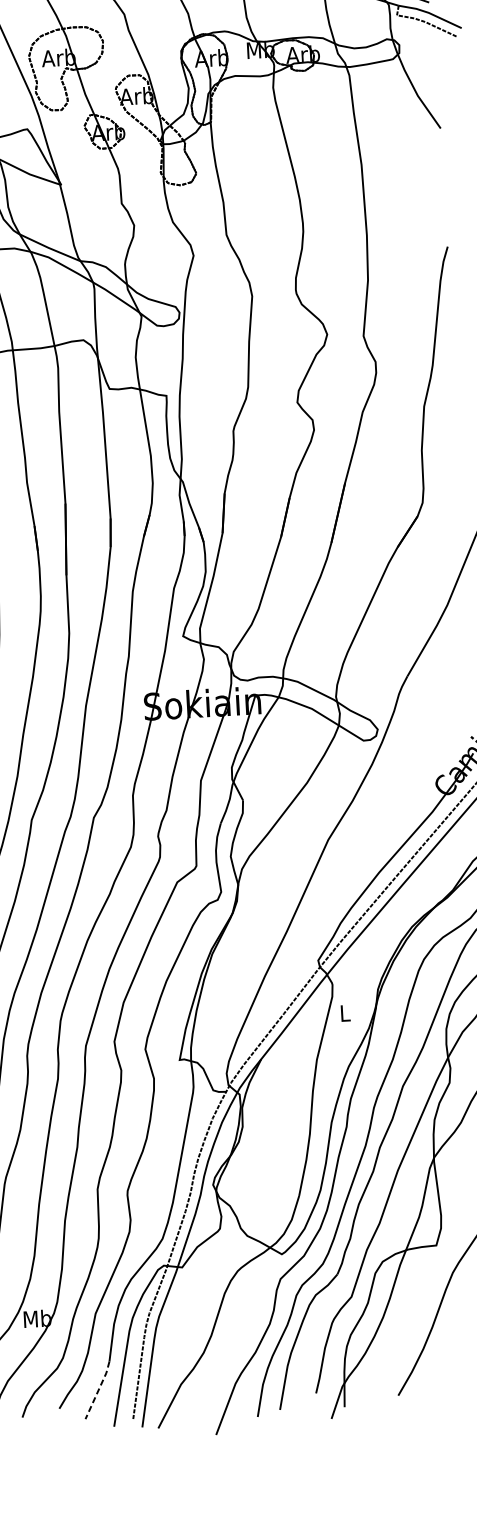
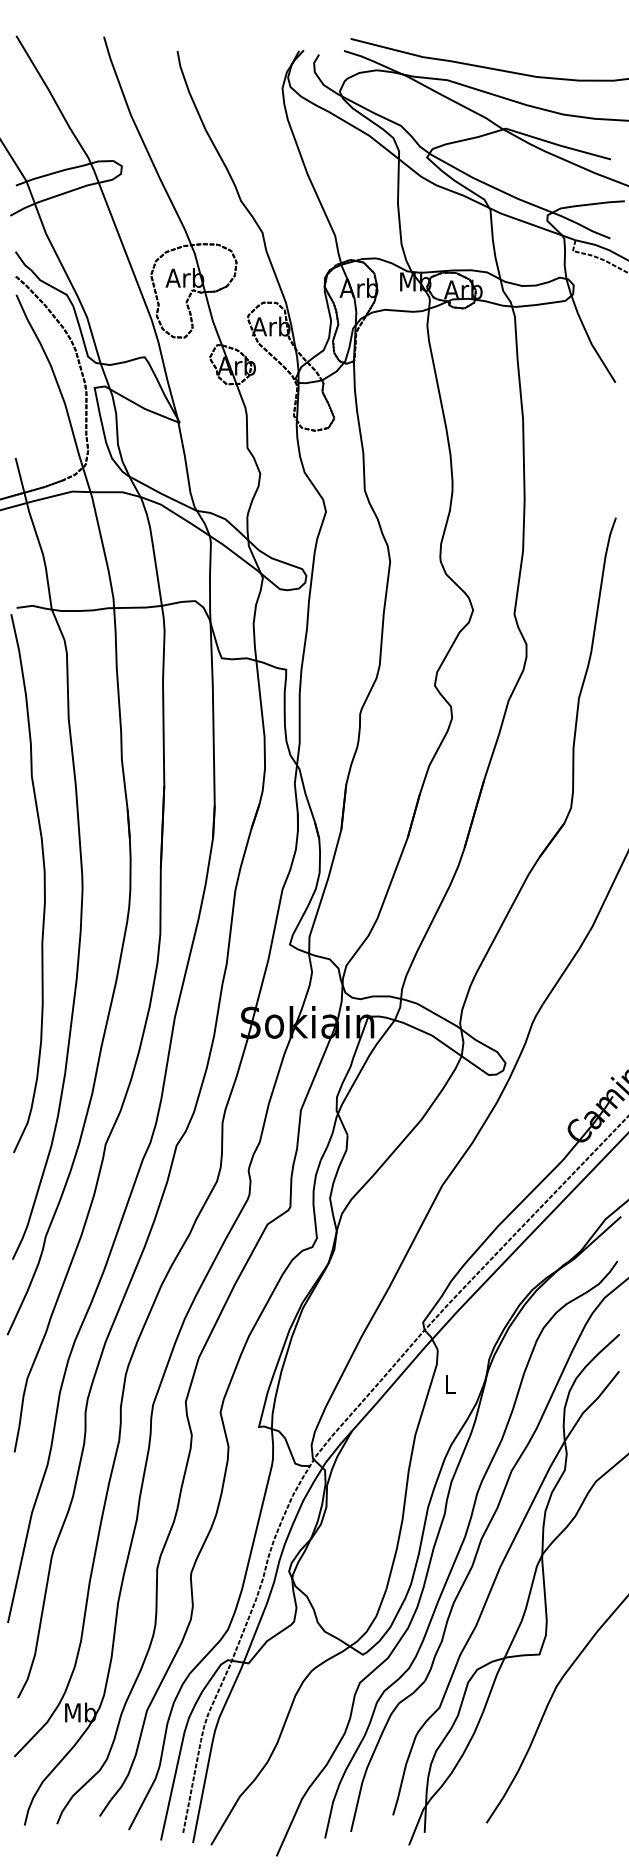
line: (98, 1390) -> (145, 1798), dashed -> solid

